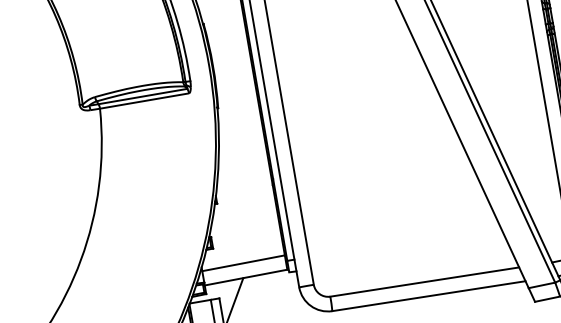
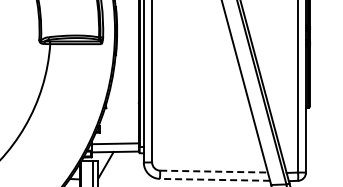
line: (425, 281) -> (214, 171), solid -> dashed
line: (427, 295) -> (214, 179), solid -> dashed

